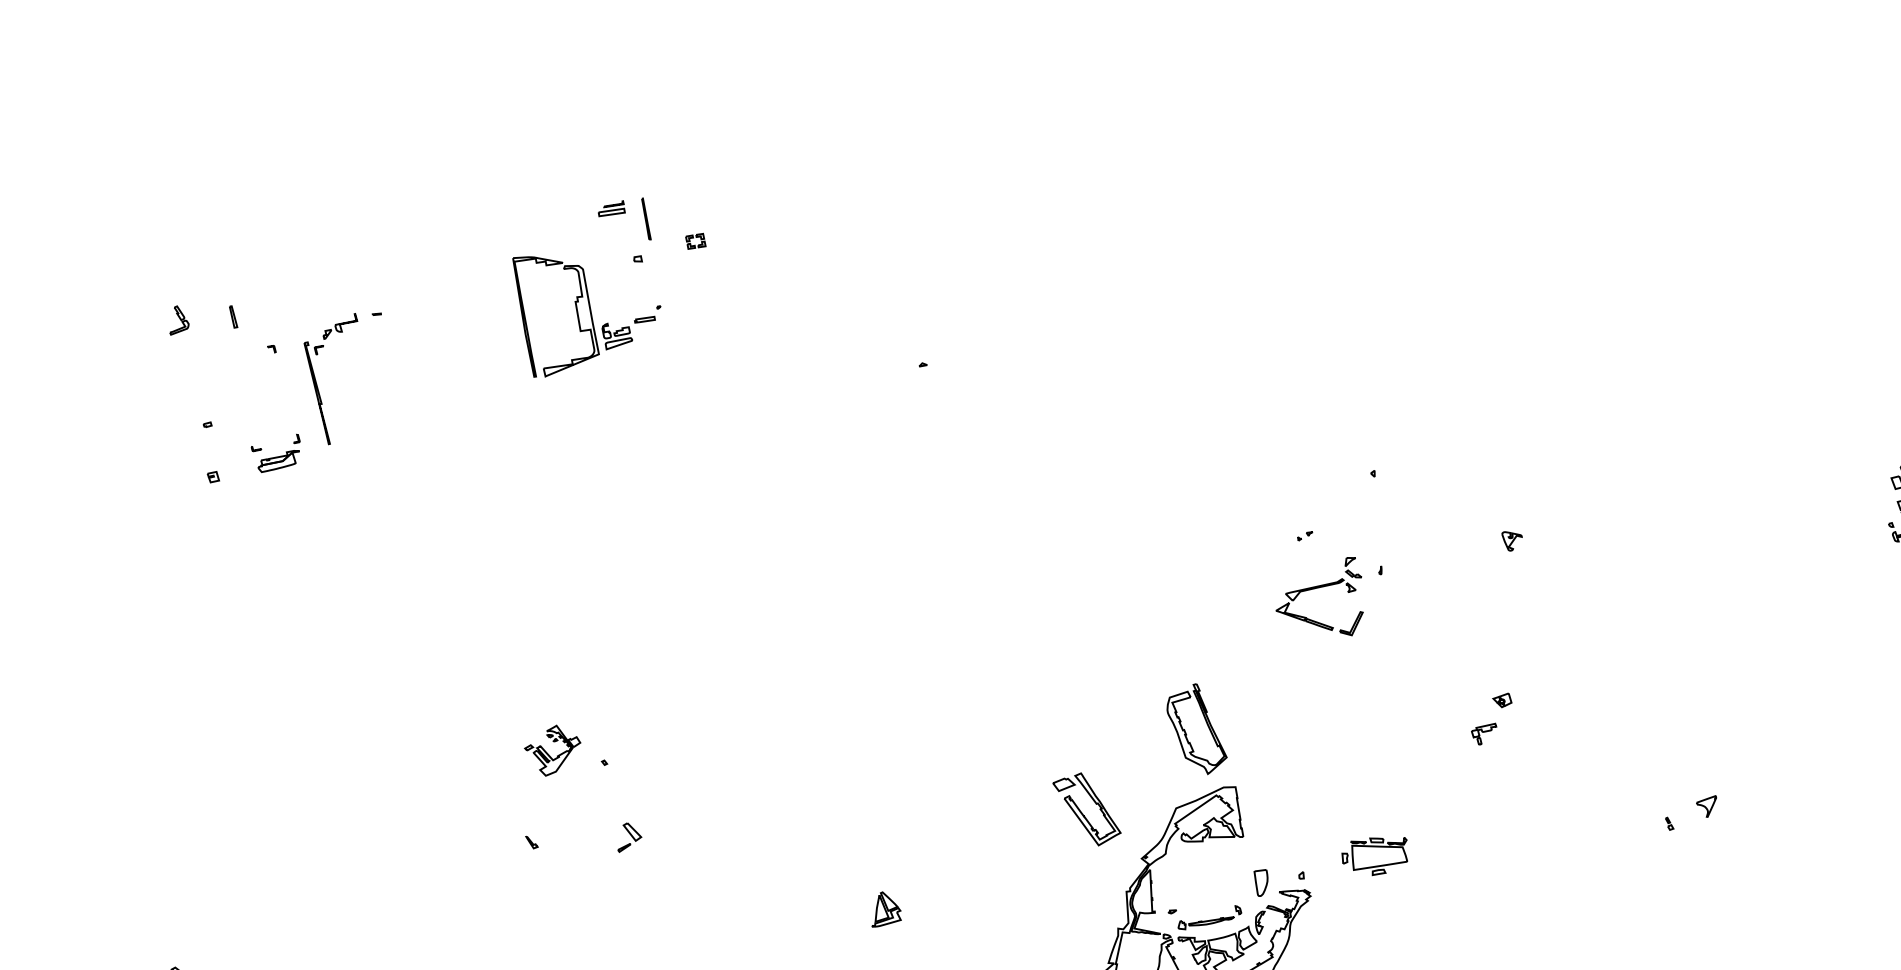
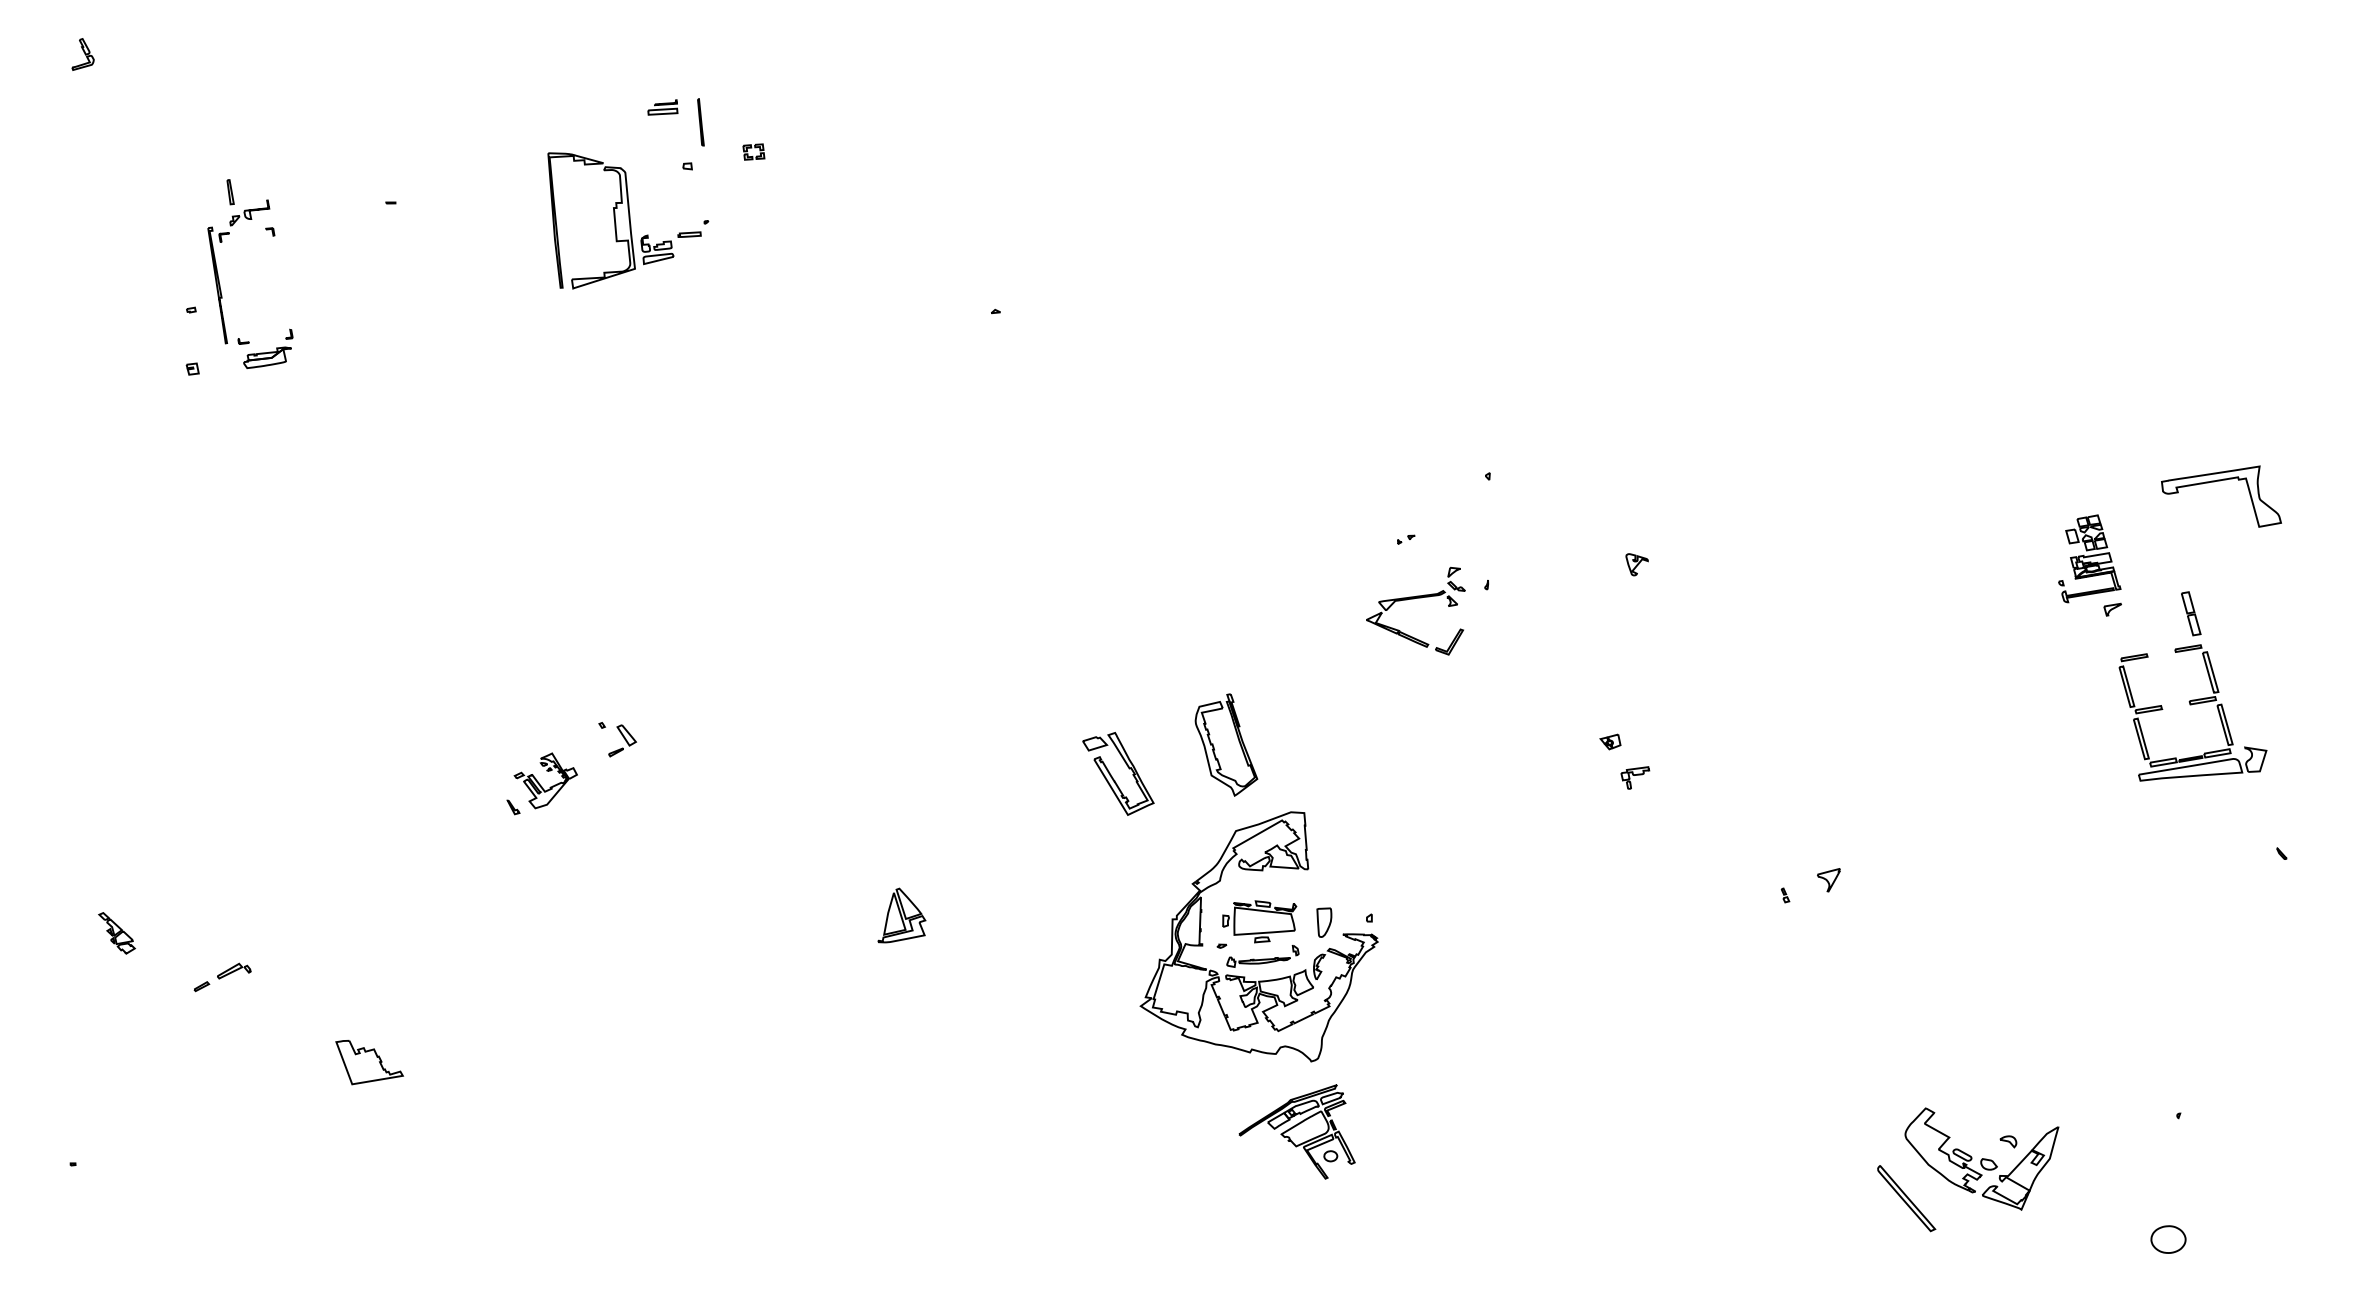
part: (178, 320) -> (82, 54), moved
part: (317, 382) -> (218, 273), moved
part: (1186, 731) -> (1214, 746), moved
part: (1484, 733) -> (1635, 777), moved
part: (547, 752) -> (539, 782), moved
part: (1083, 813) -> (1113, 777), moved
part: (629, 836) -> (622, 740), moved
part: (1375, 856) -> (1259, 921), moved
part: (885, 908) -> (901, 915), size x1.43

